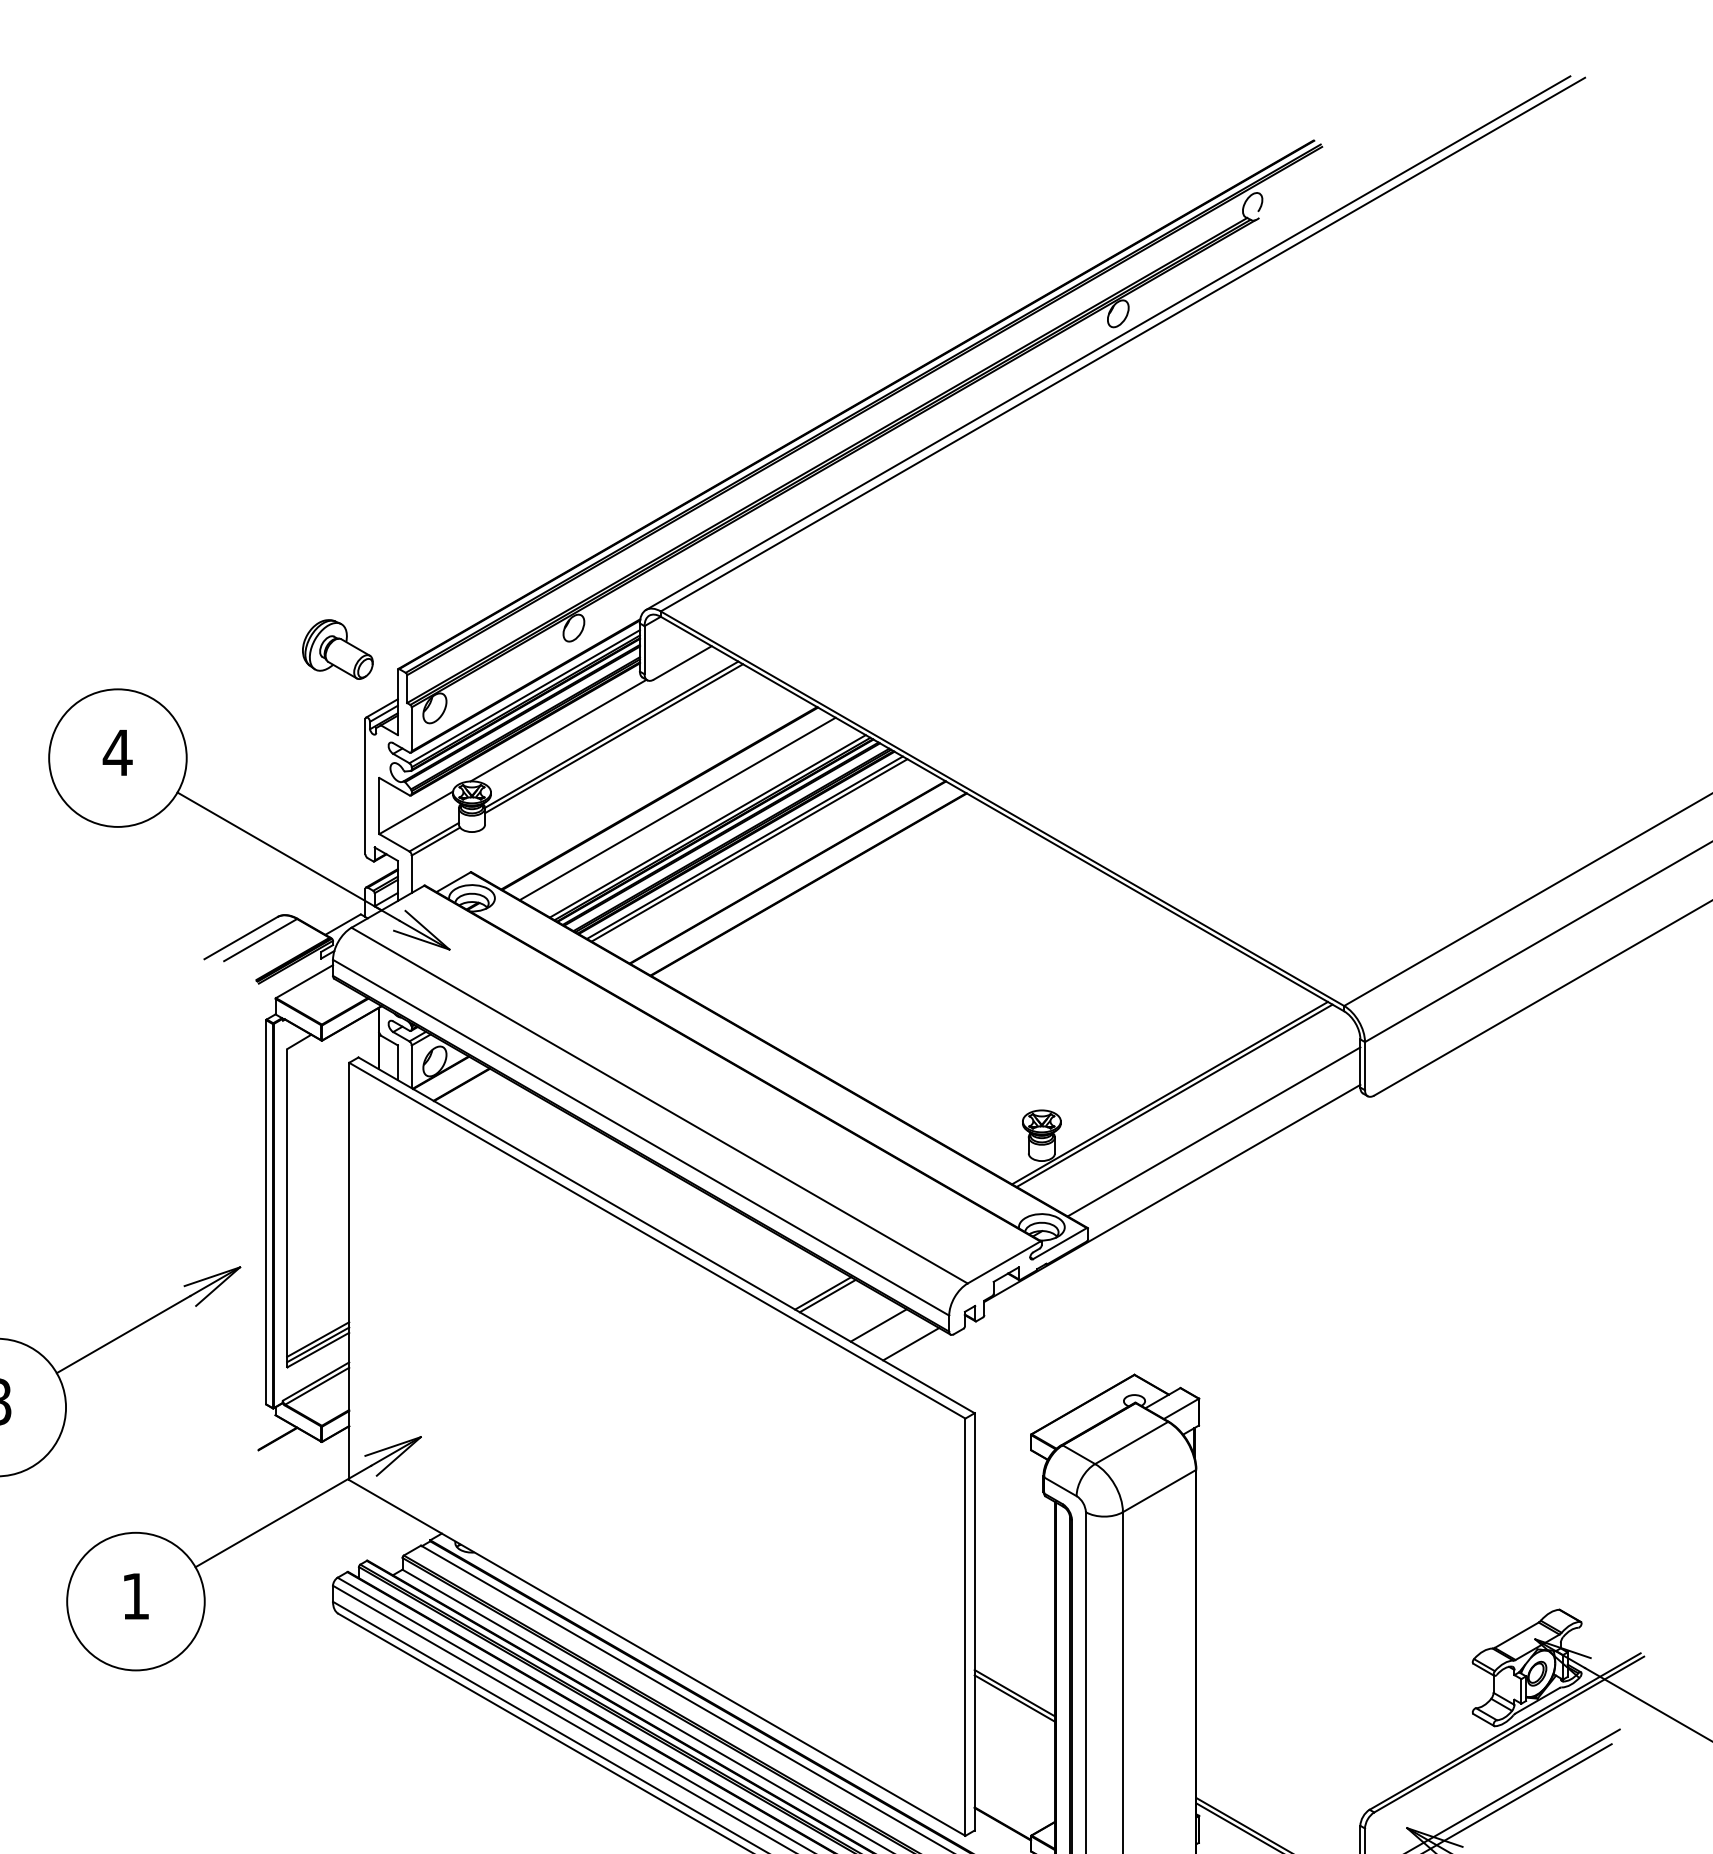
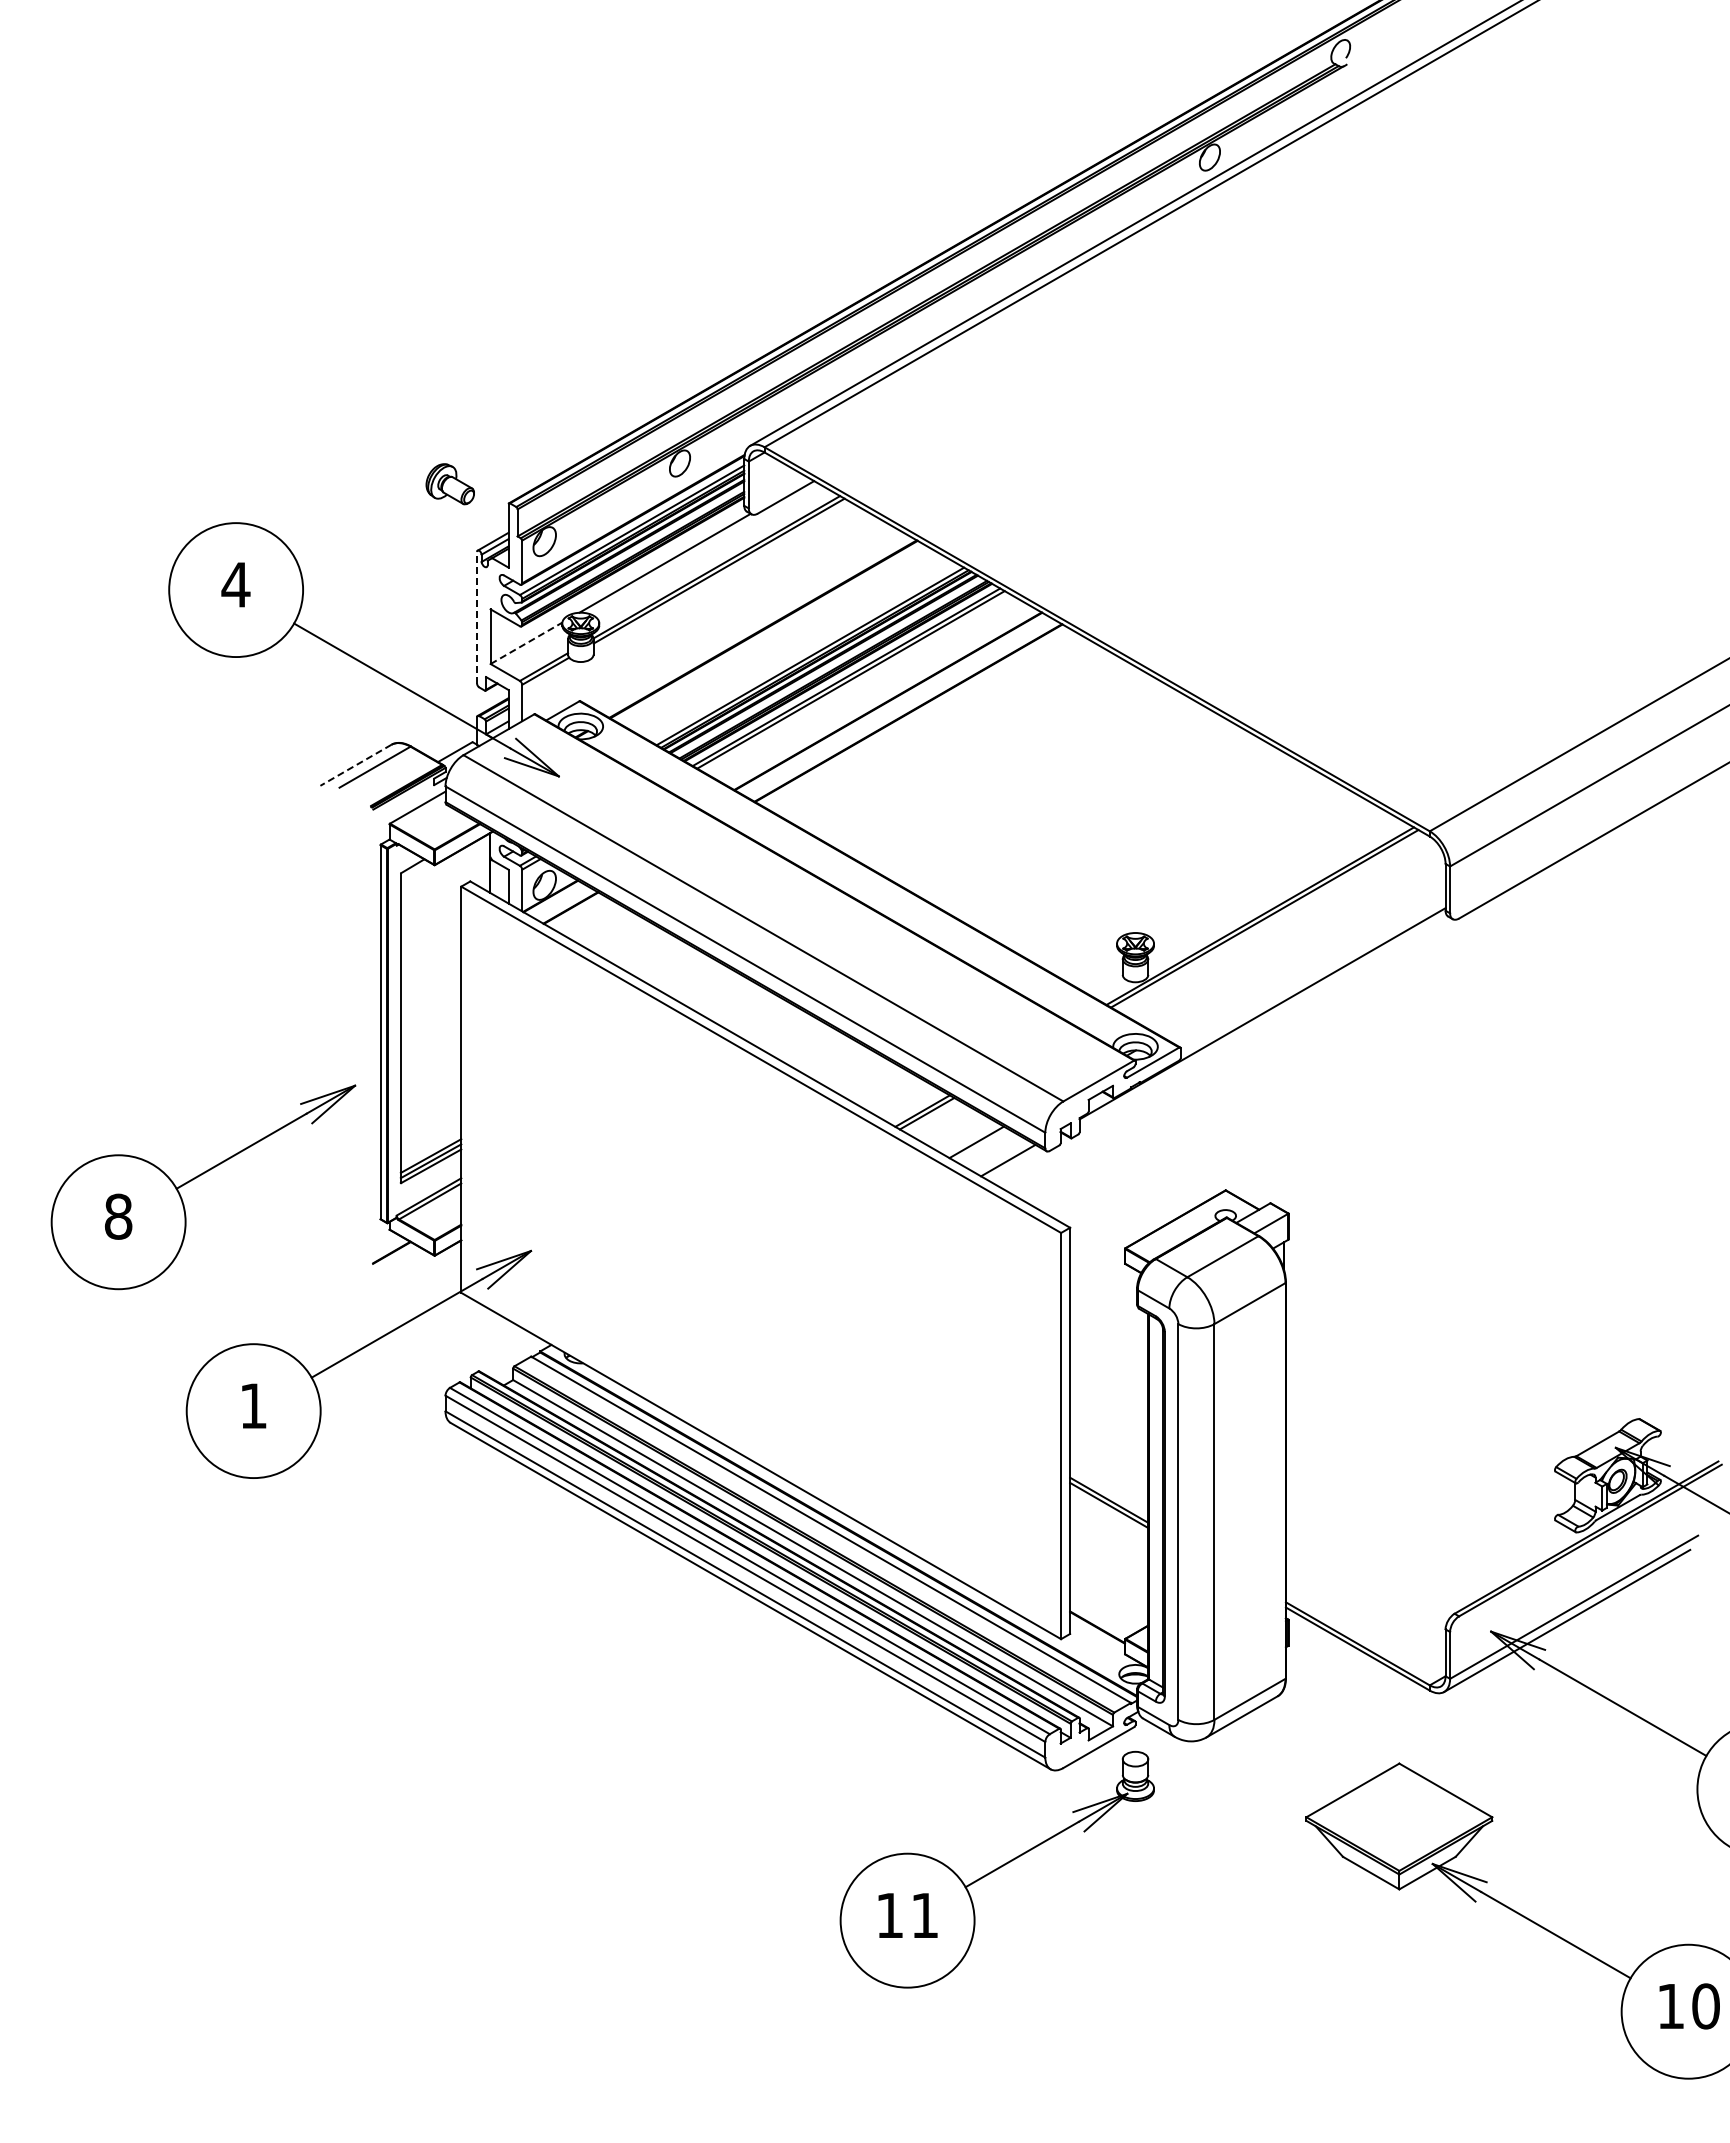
part: (338, 648) -> (450, 483), size x0.7
line: (365, 786) -> (477, 617), solid -> dashed
line: (677, 808) -> (780, 639), removed
line: (416, 813) -> (526, 643), solid -> dashed
line: (240, 938) -> (355, 765), solid -> dashed
line: (1213, 1131) -> (1302, 953), removed

